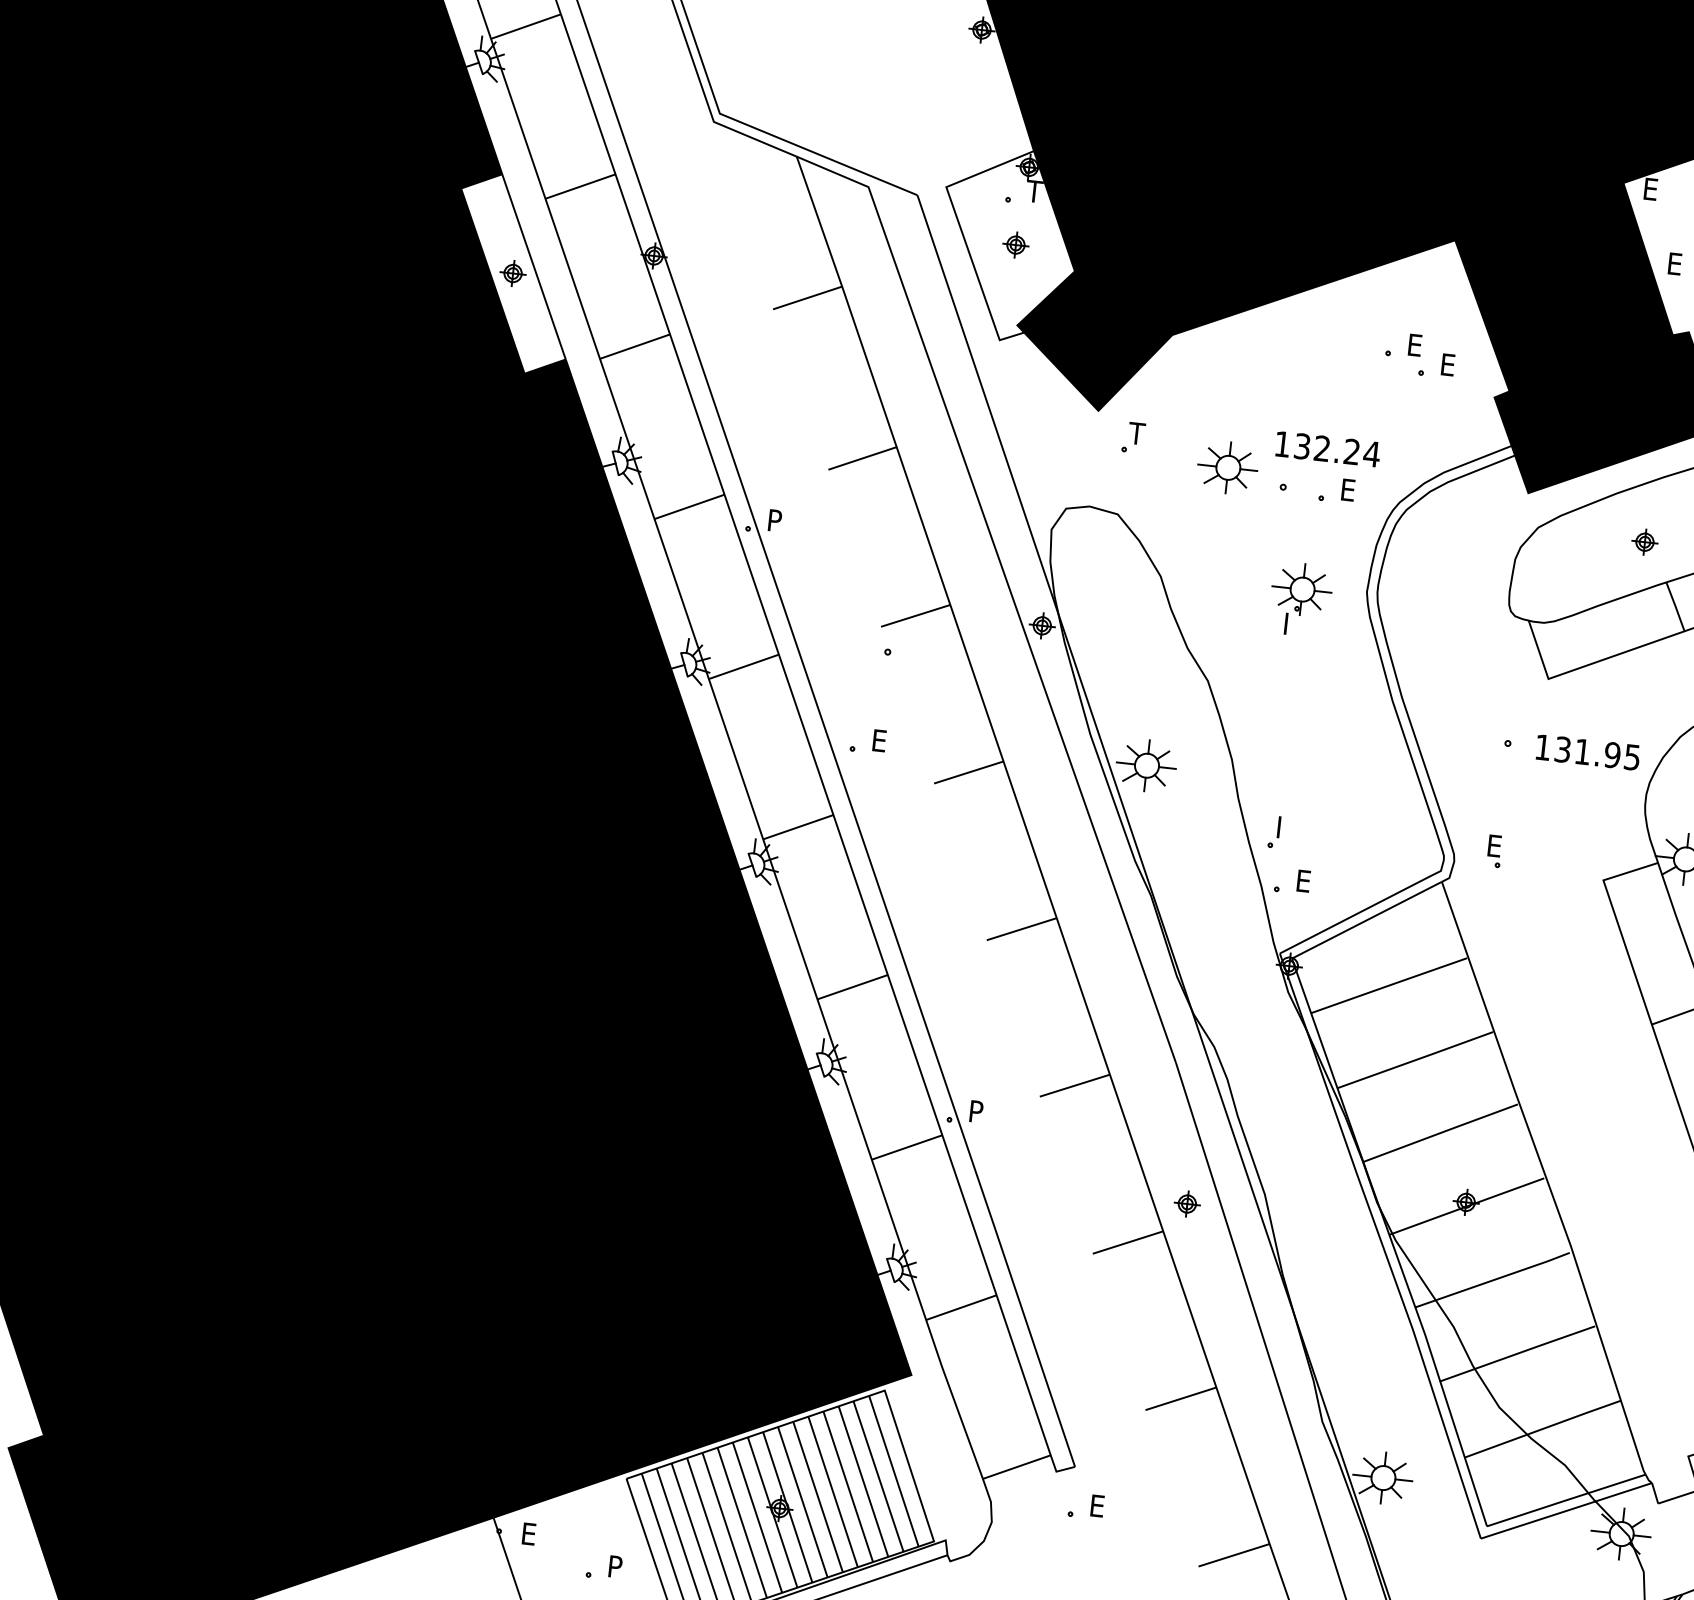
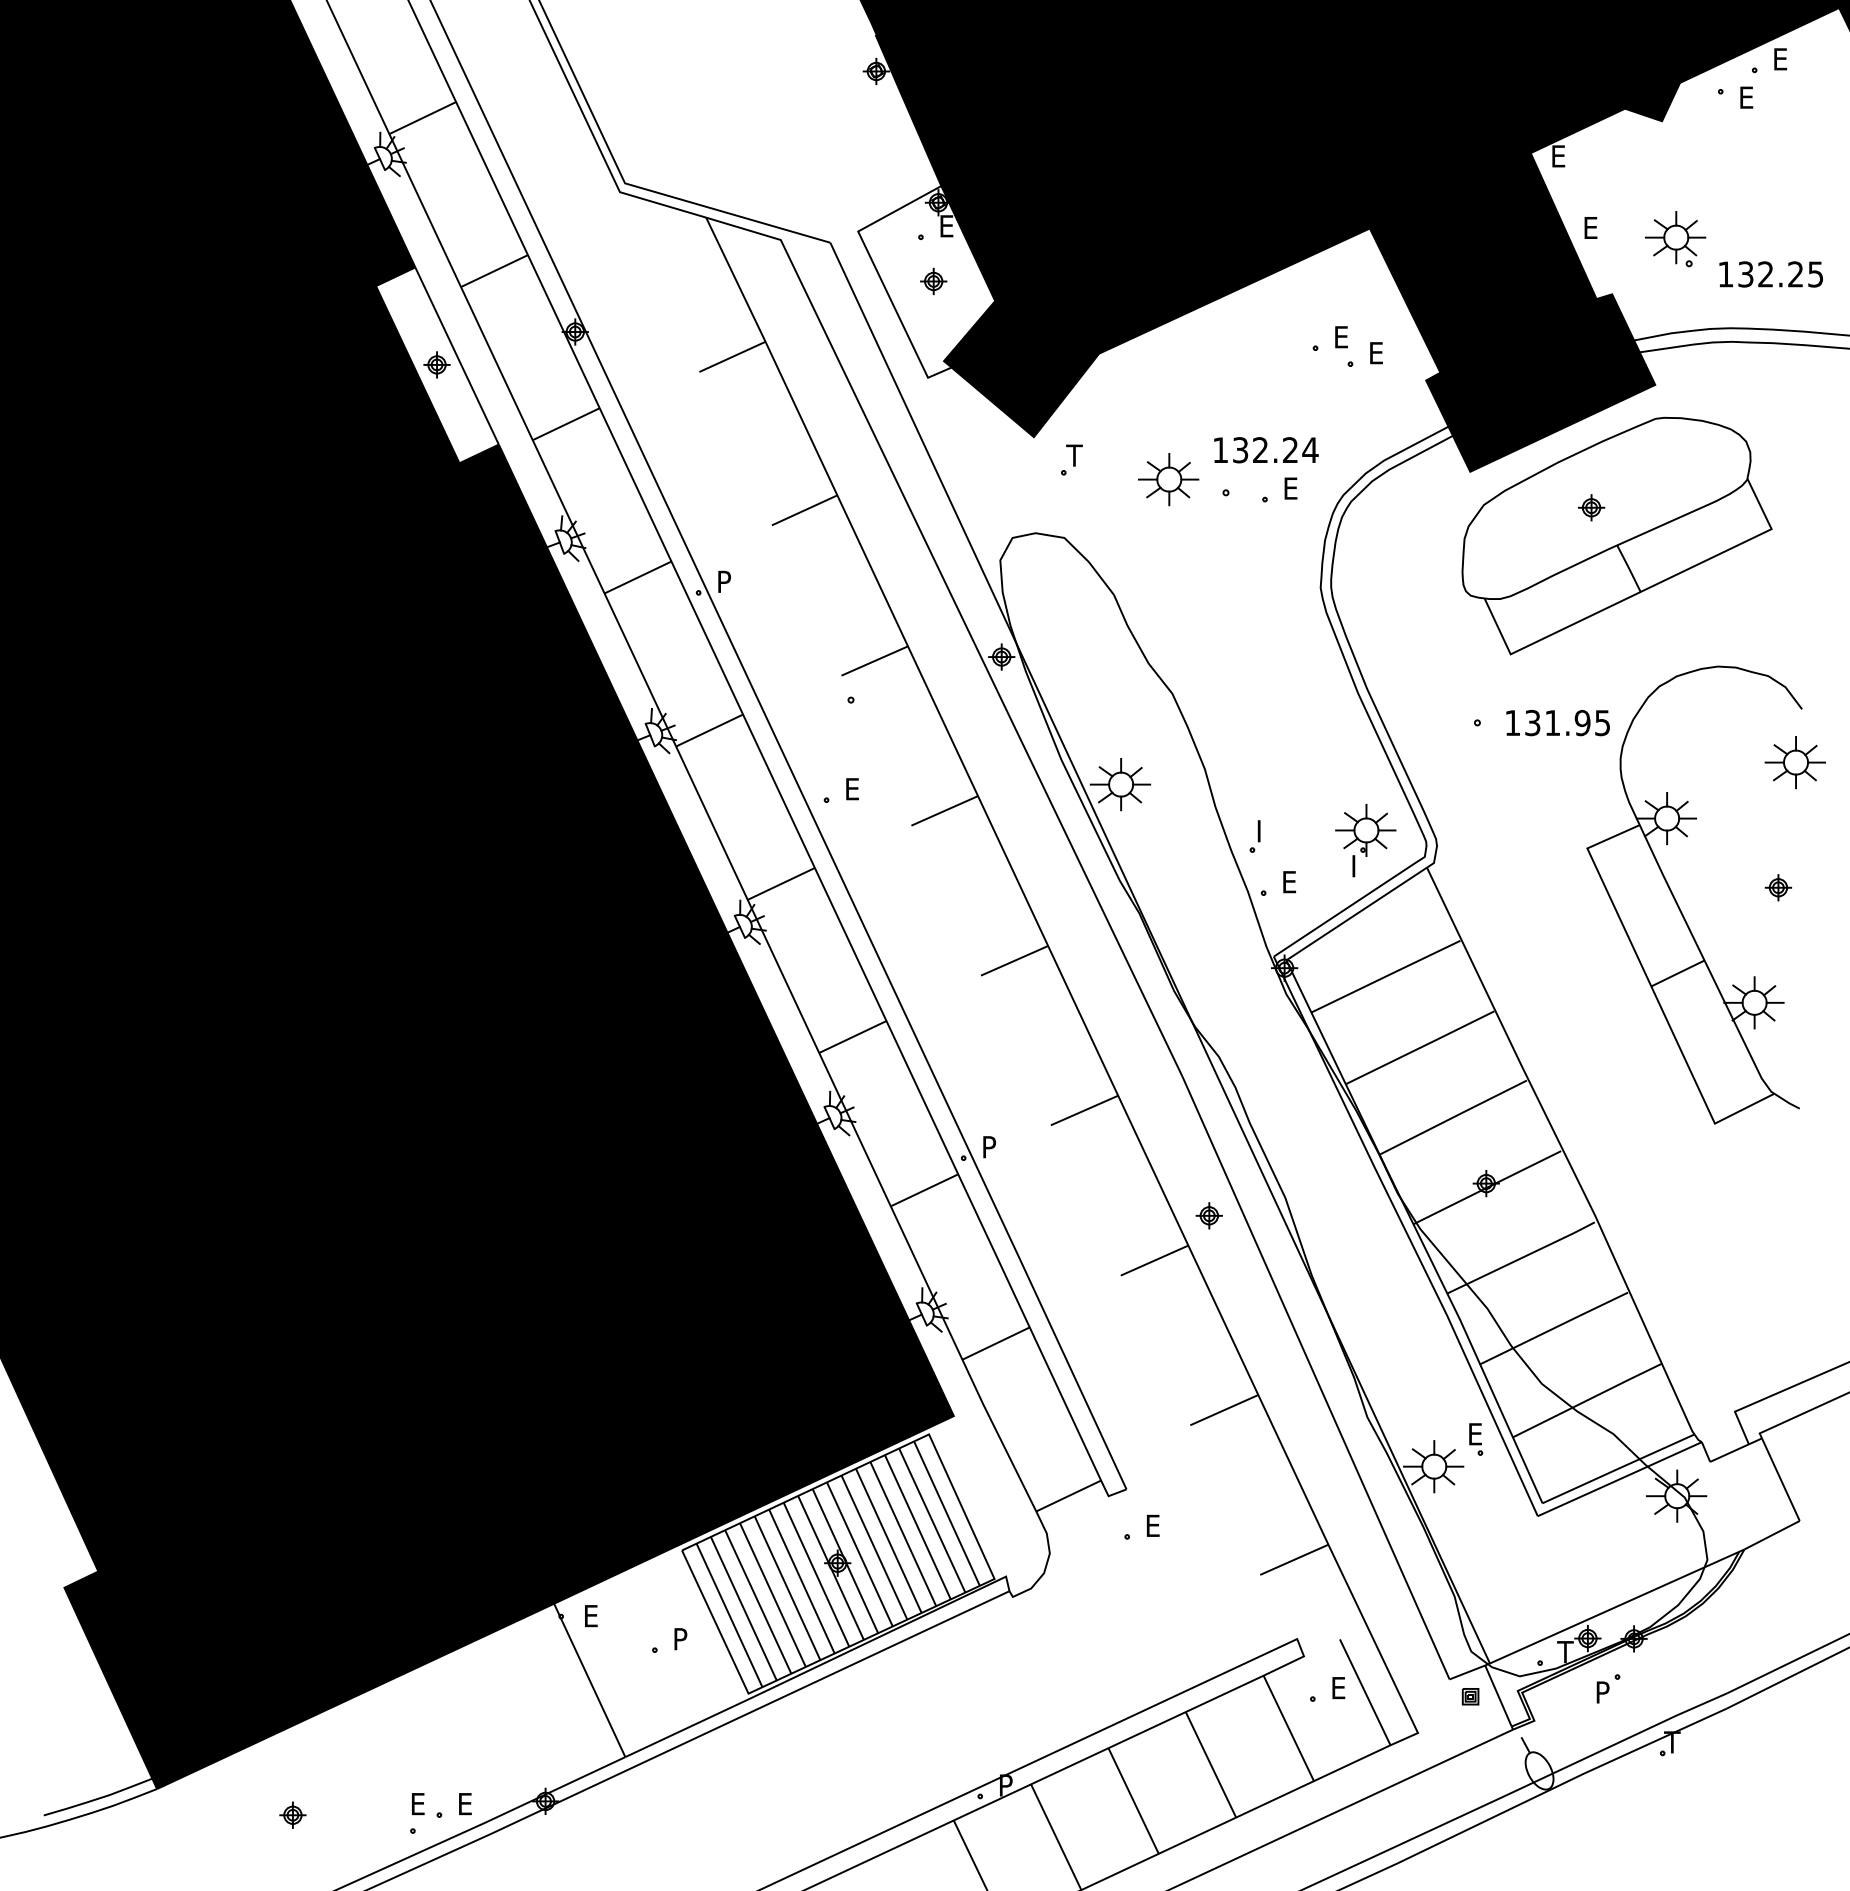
text: (1033, 191) -> (945, 226), T -> E
part: (1300, 599) -> (1365, 840), moved
part: (1495, 851) -> (1476, 1439), moved

